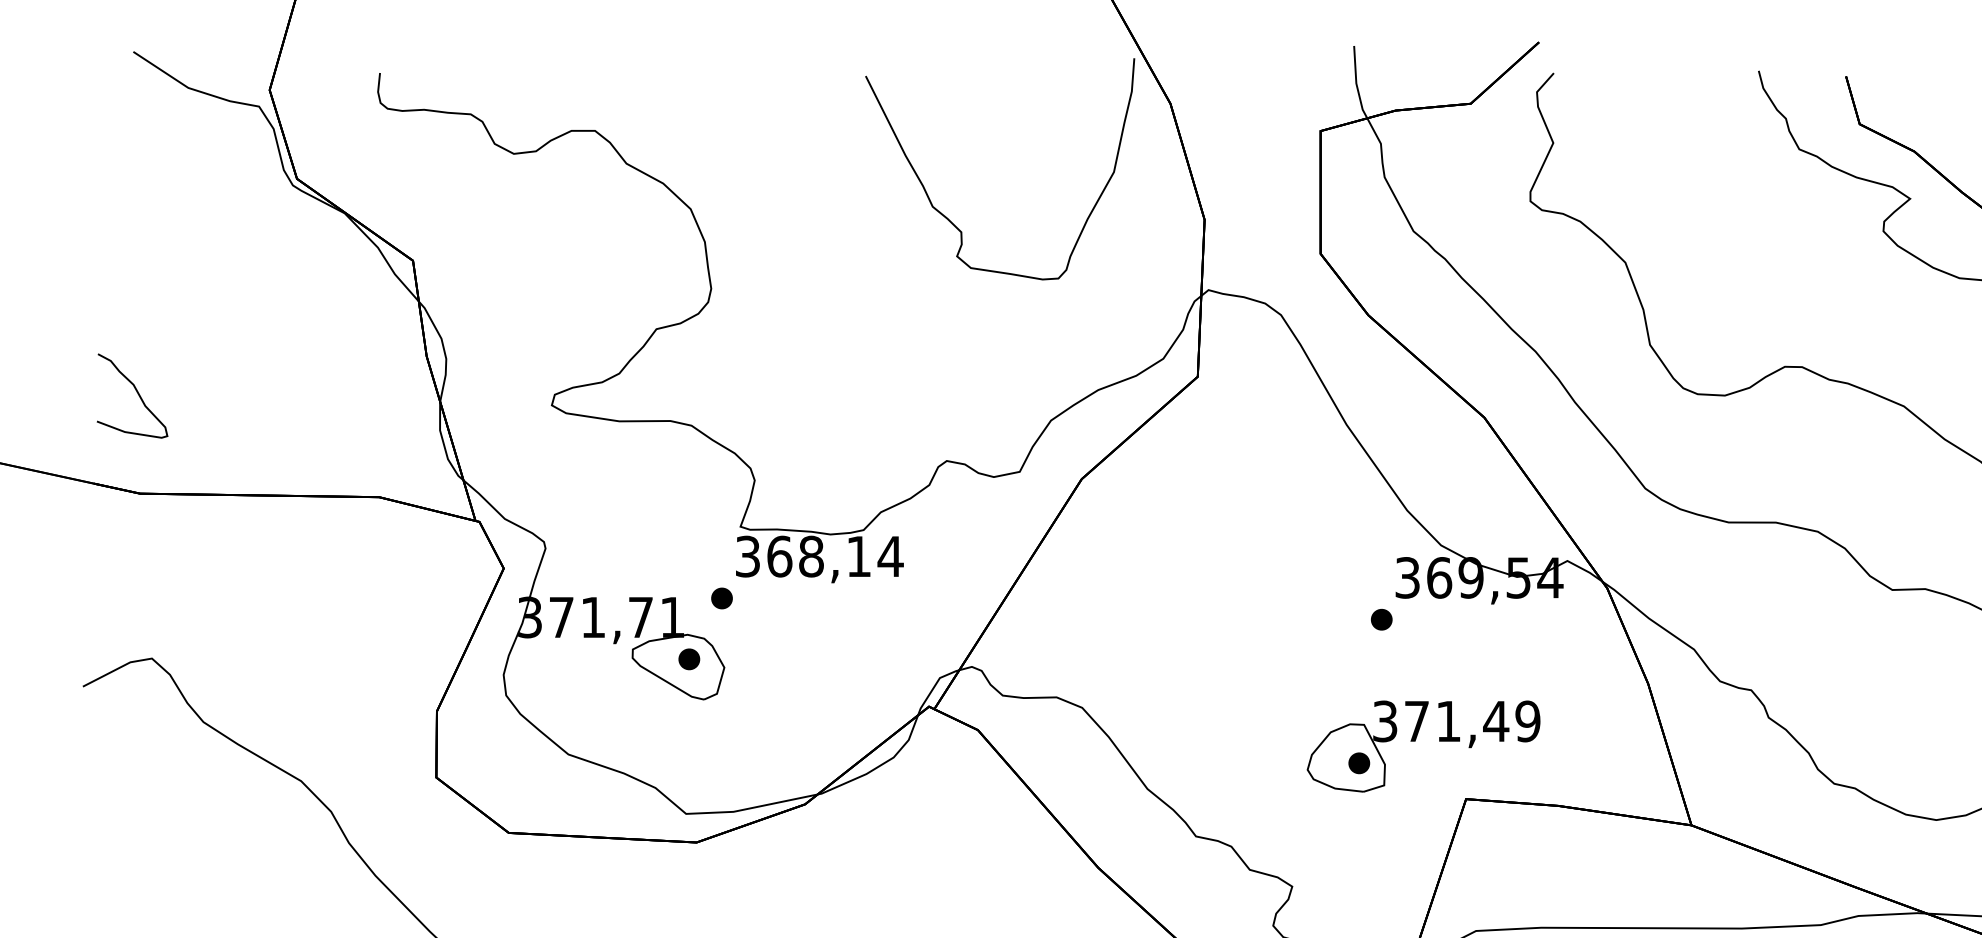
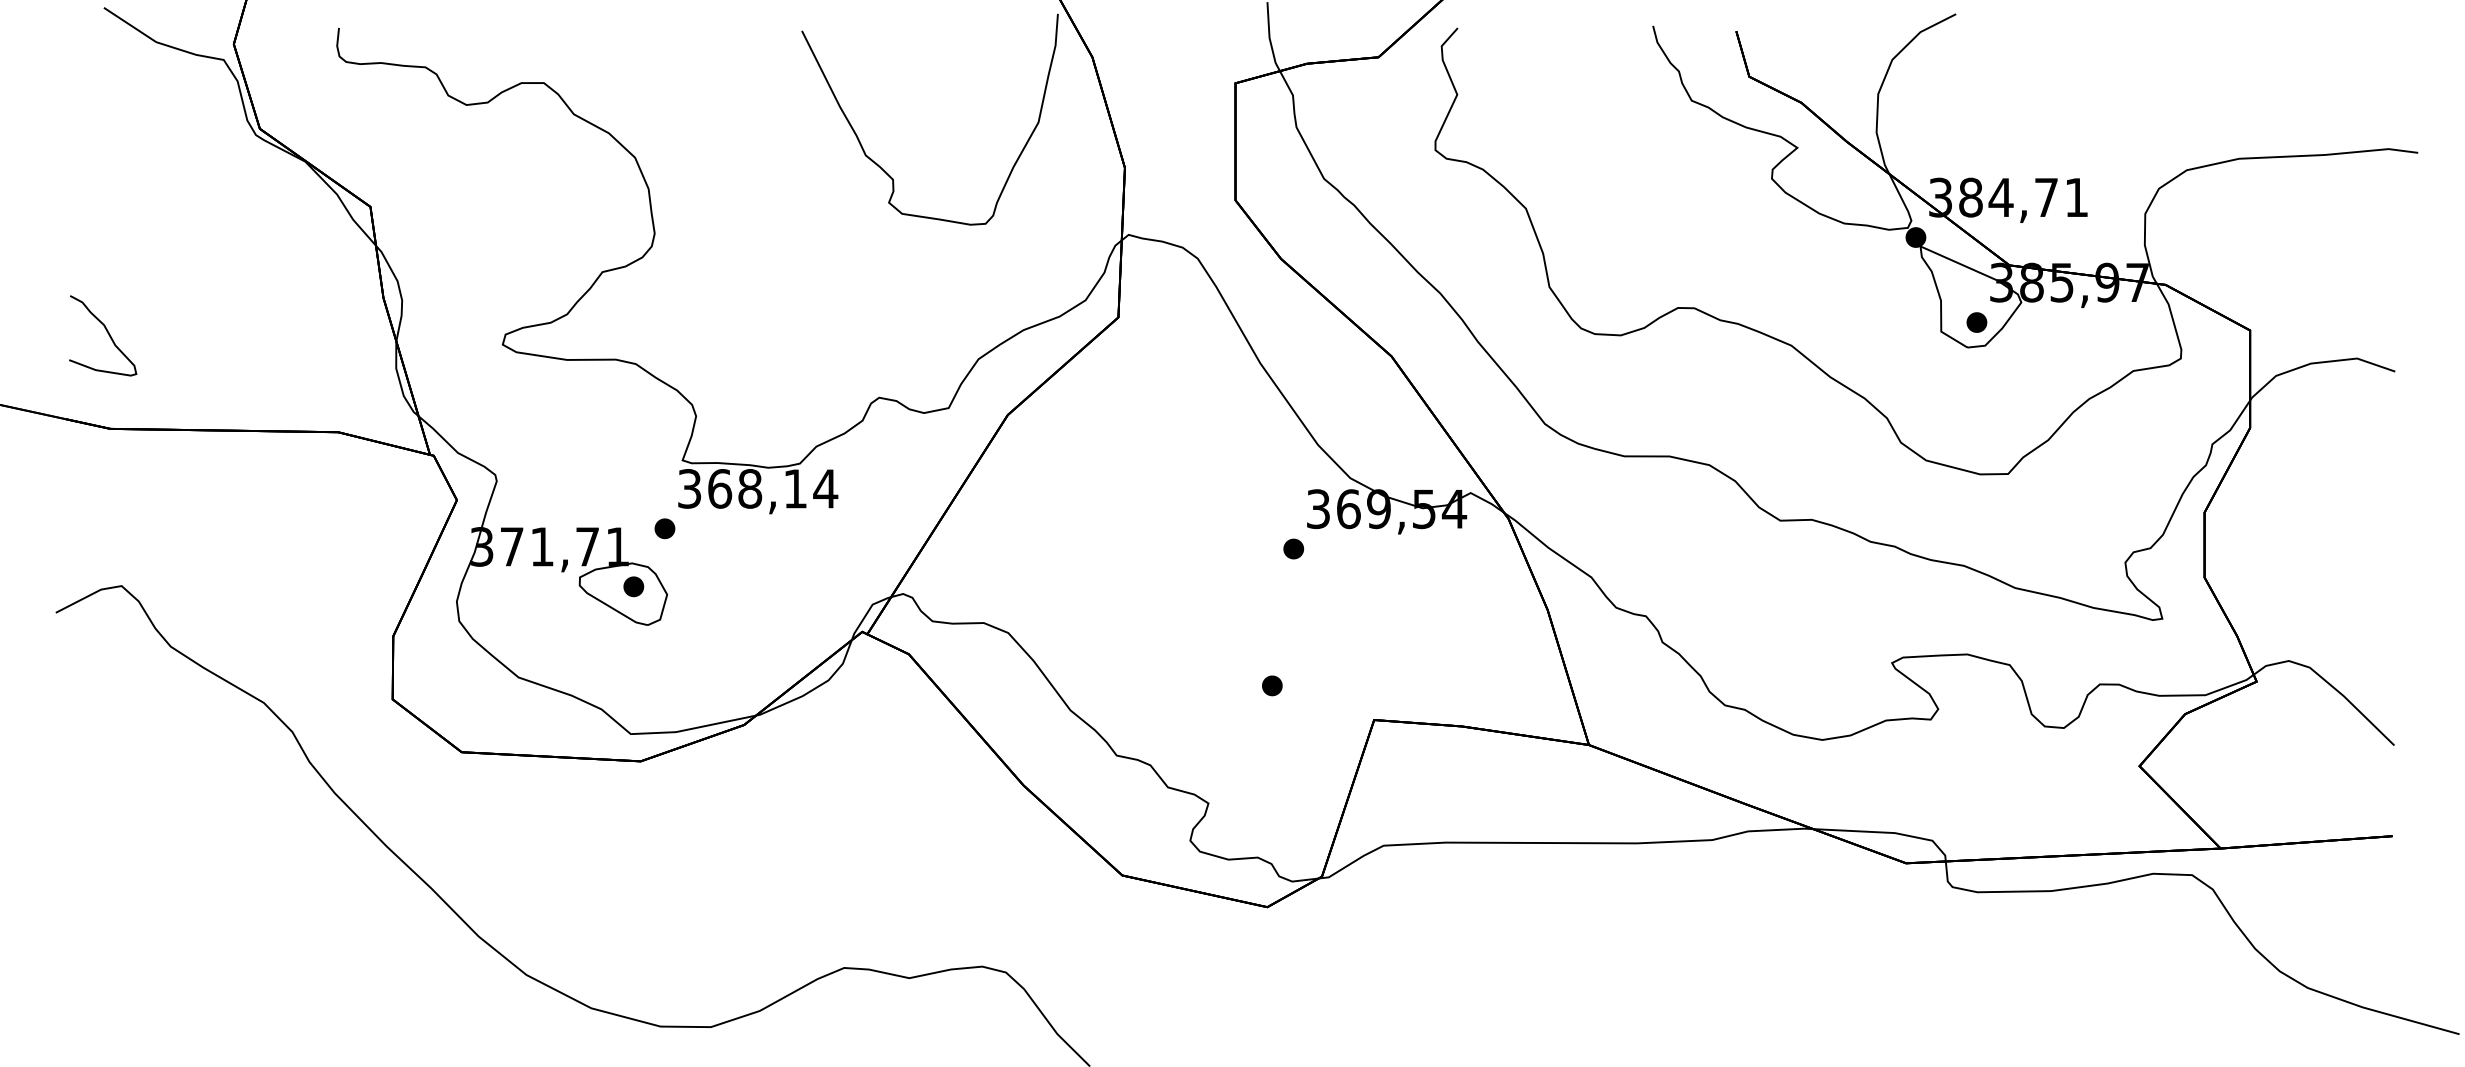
part: (1416, 740) -> (1326, 664), removed

